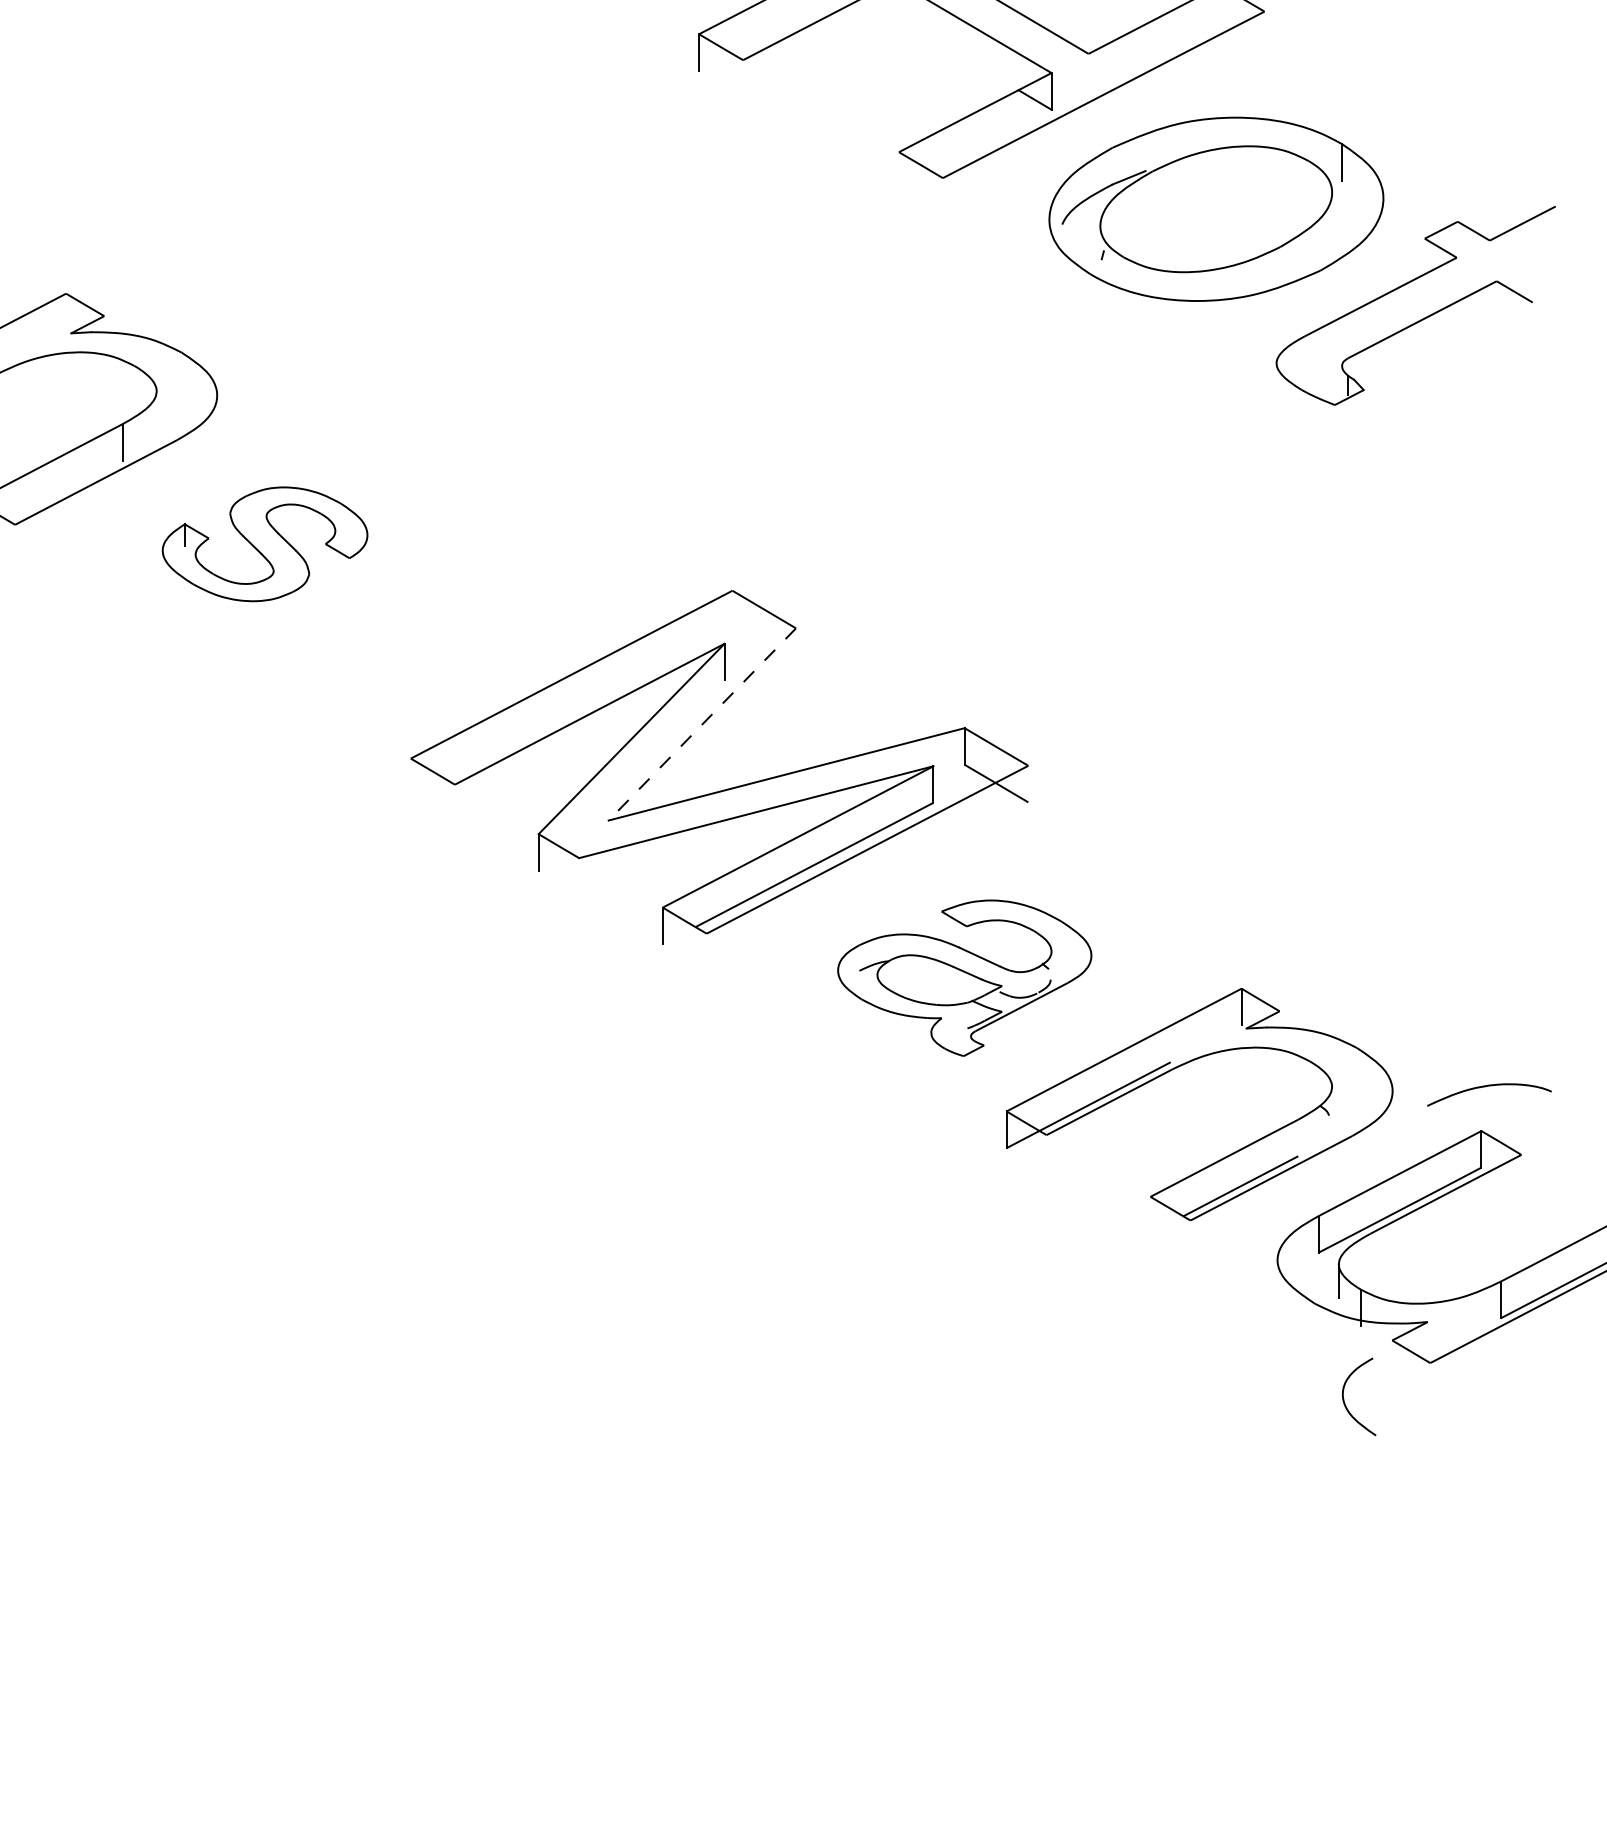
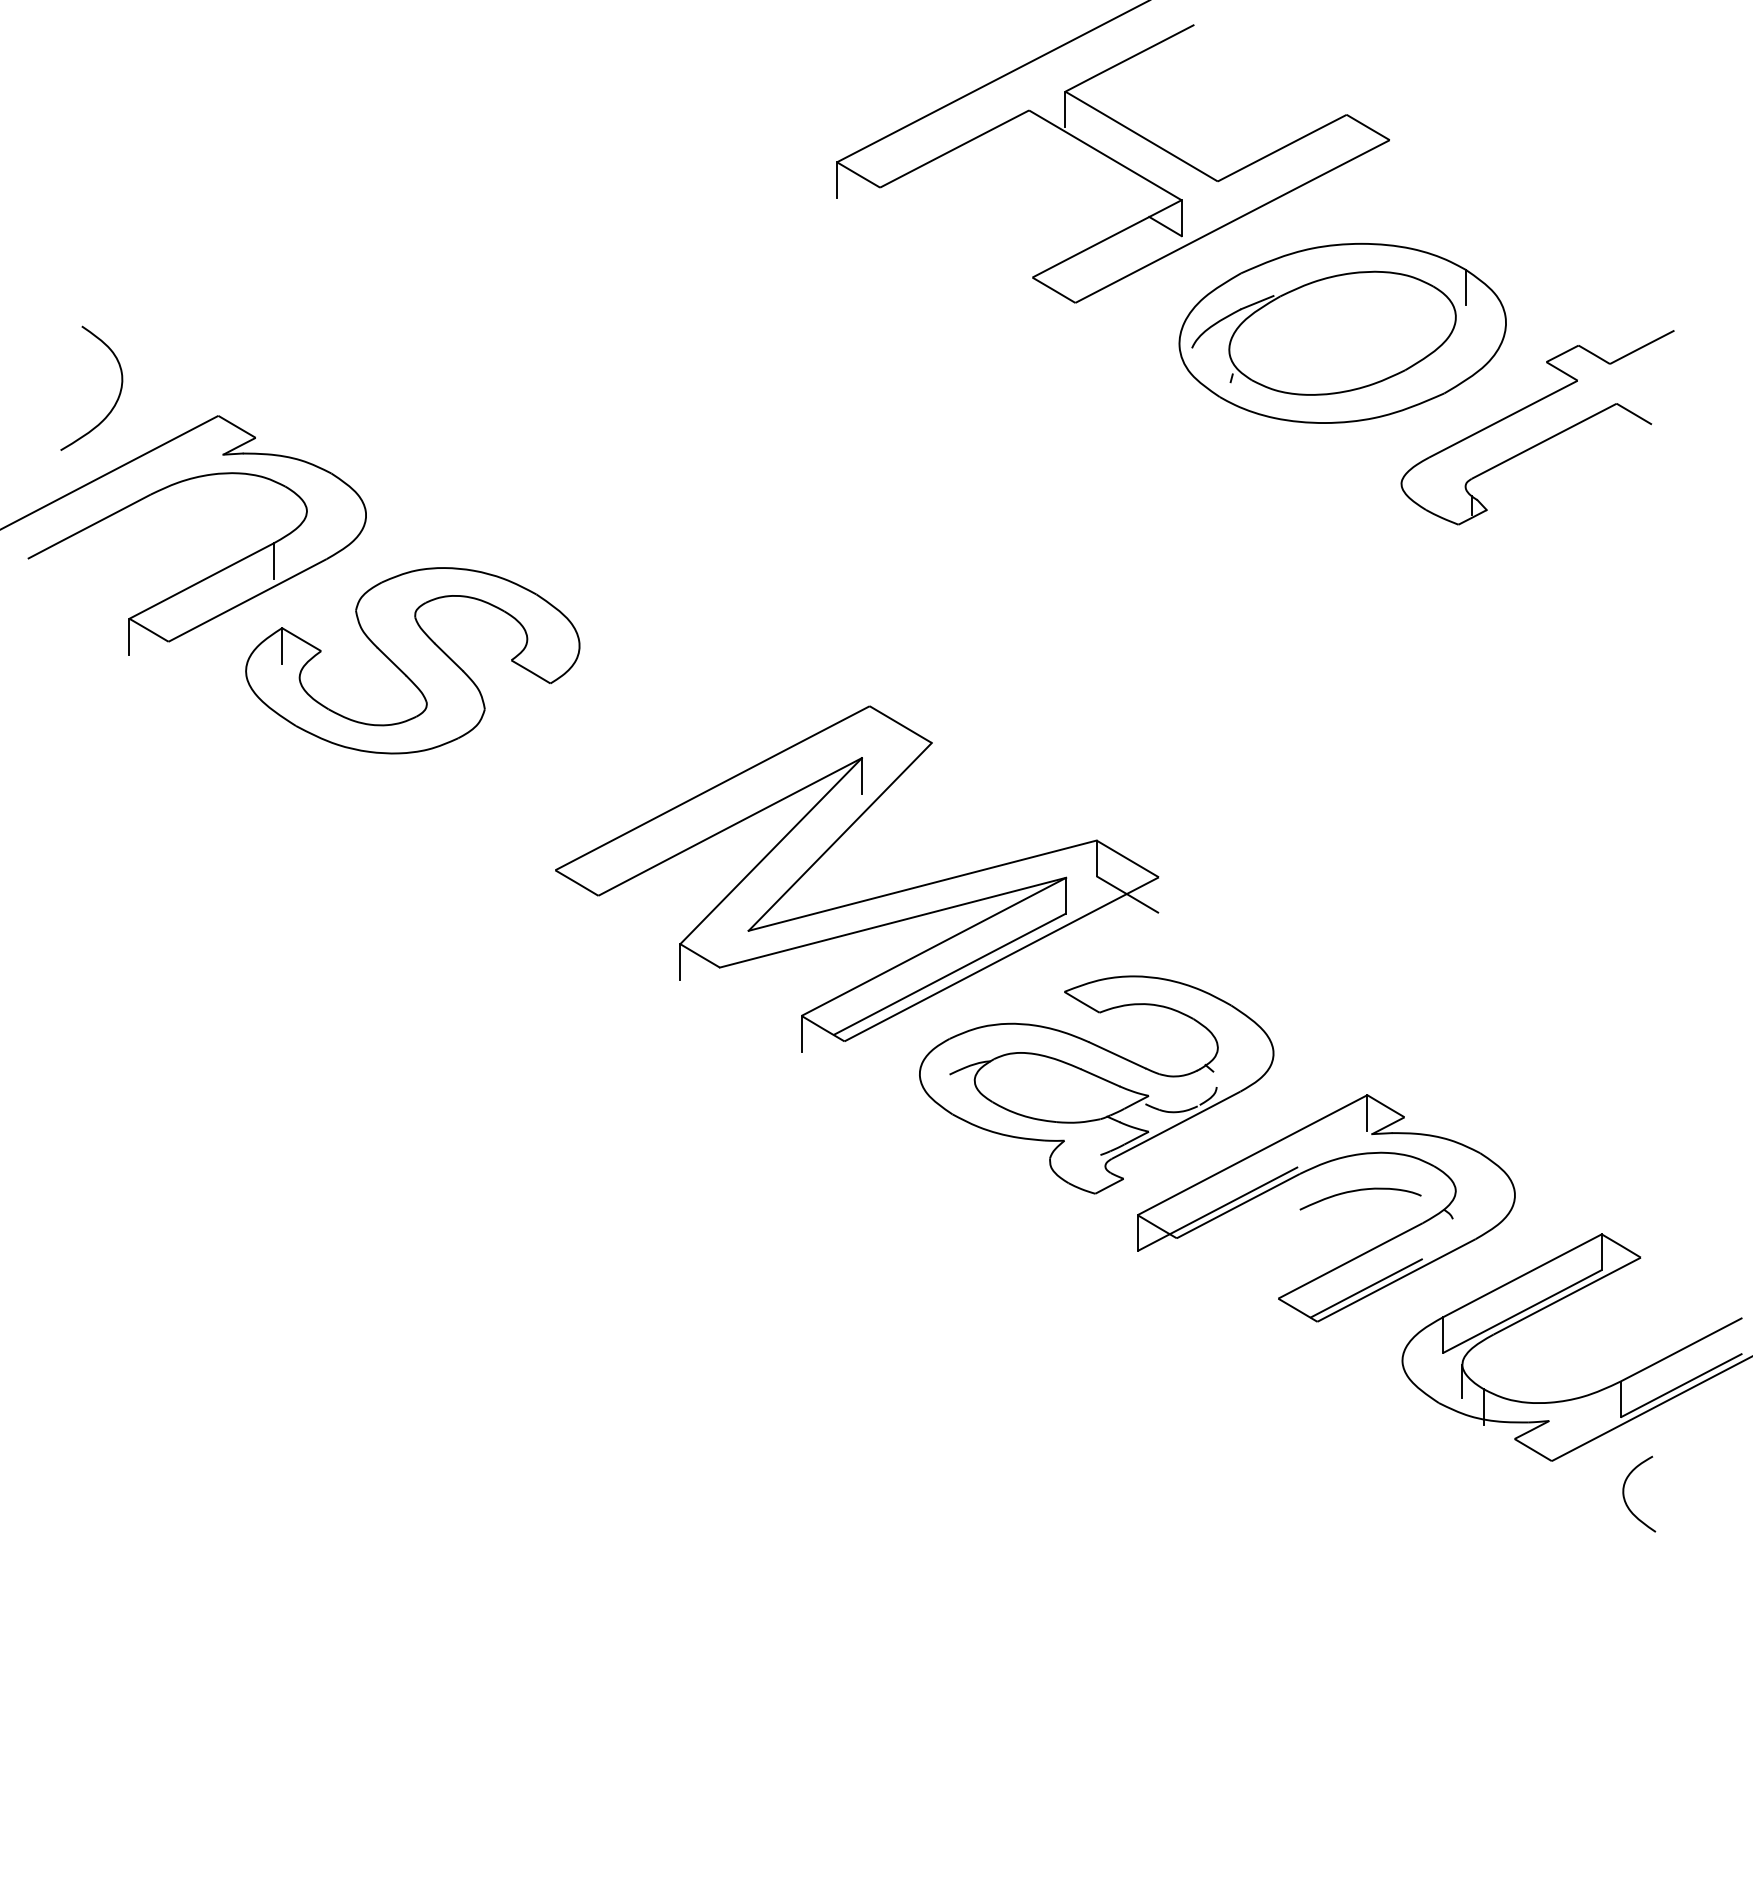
part: (264, 543) -> (412, 660), size x1.67
line: (701, 725) -> (839, 837), dashed -> solid
part: (964, 977) -> (1096, 1084), size x1.43
curve: (1487, 1087) -> (1358, 1191), moved
curve: (1345, 1401) -> (1625, 1498), moved

